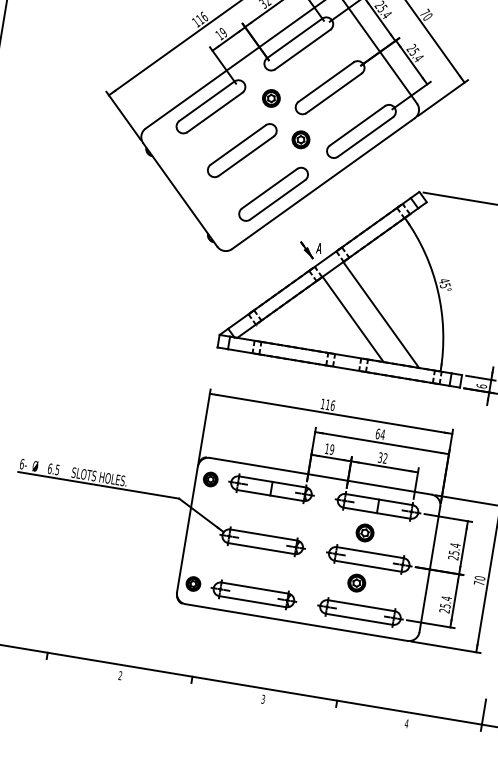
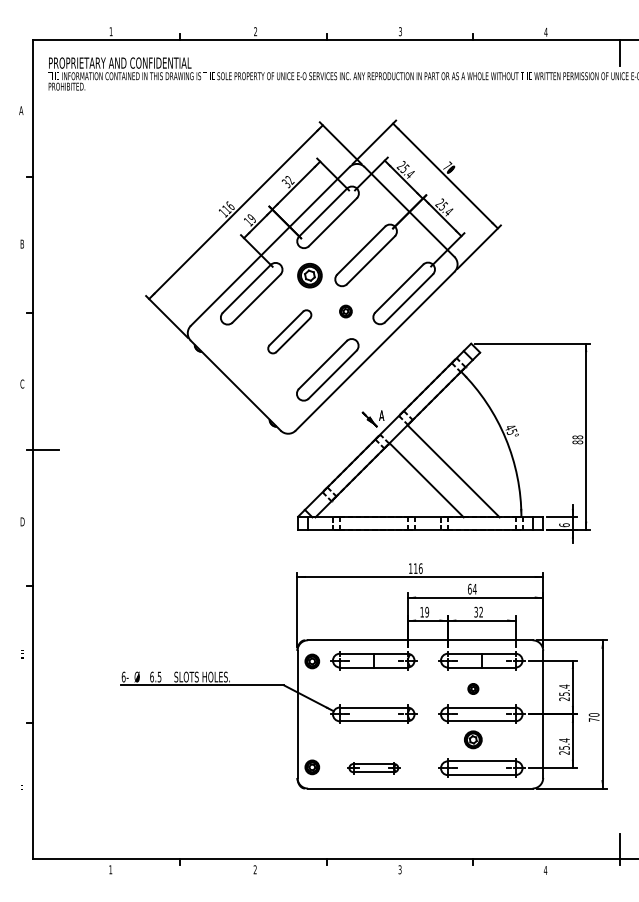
part: (270, 98) -> (309, 275), size x1.4
part: (300, 139) -> (345, 311), size x0.7
part: (242, 150) -> (289, 331), size x0.7
part: (365, 532) -> (473, 688), size x0.6
part: (253, 594) -> (373, 767), size x0.6

